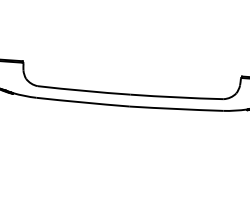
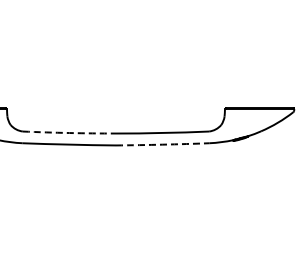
arc: (84, 91) -> (69, 133), solid -> dashed
arc: (176, 108) -> (162, 144), solid -> dashed

